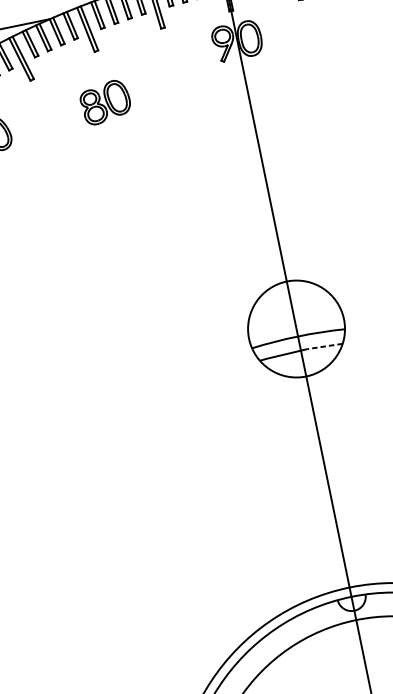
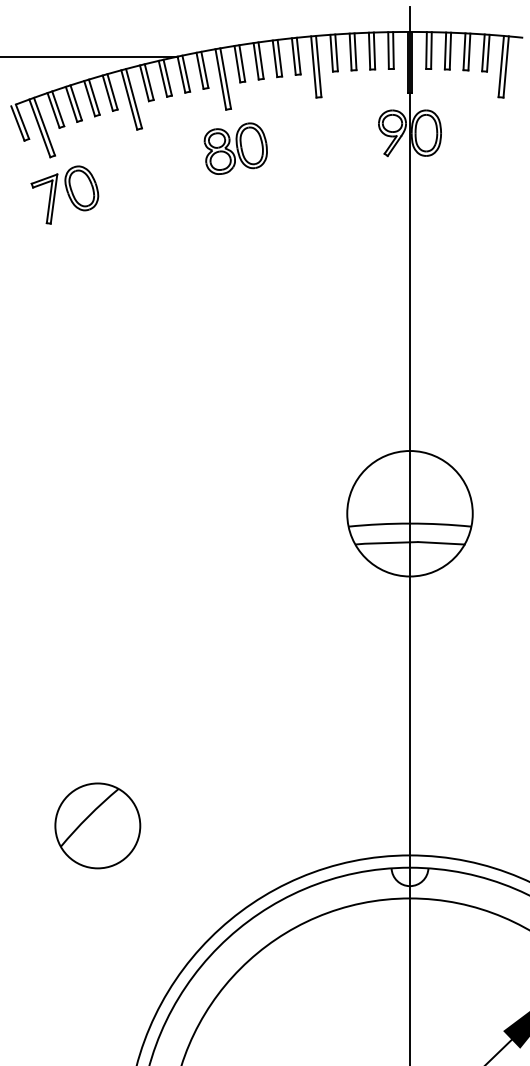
part: (105, 102) -> (235, 148), moved
line: (324, 346) -> (441, 543), dashed -> solid
part: (108, 613) -> (97, 825), added

